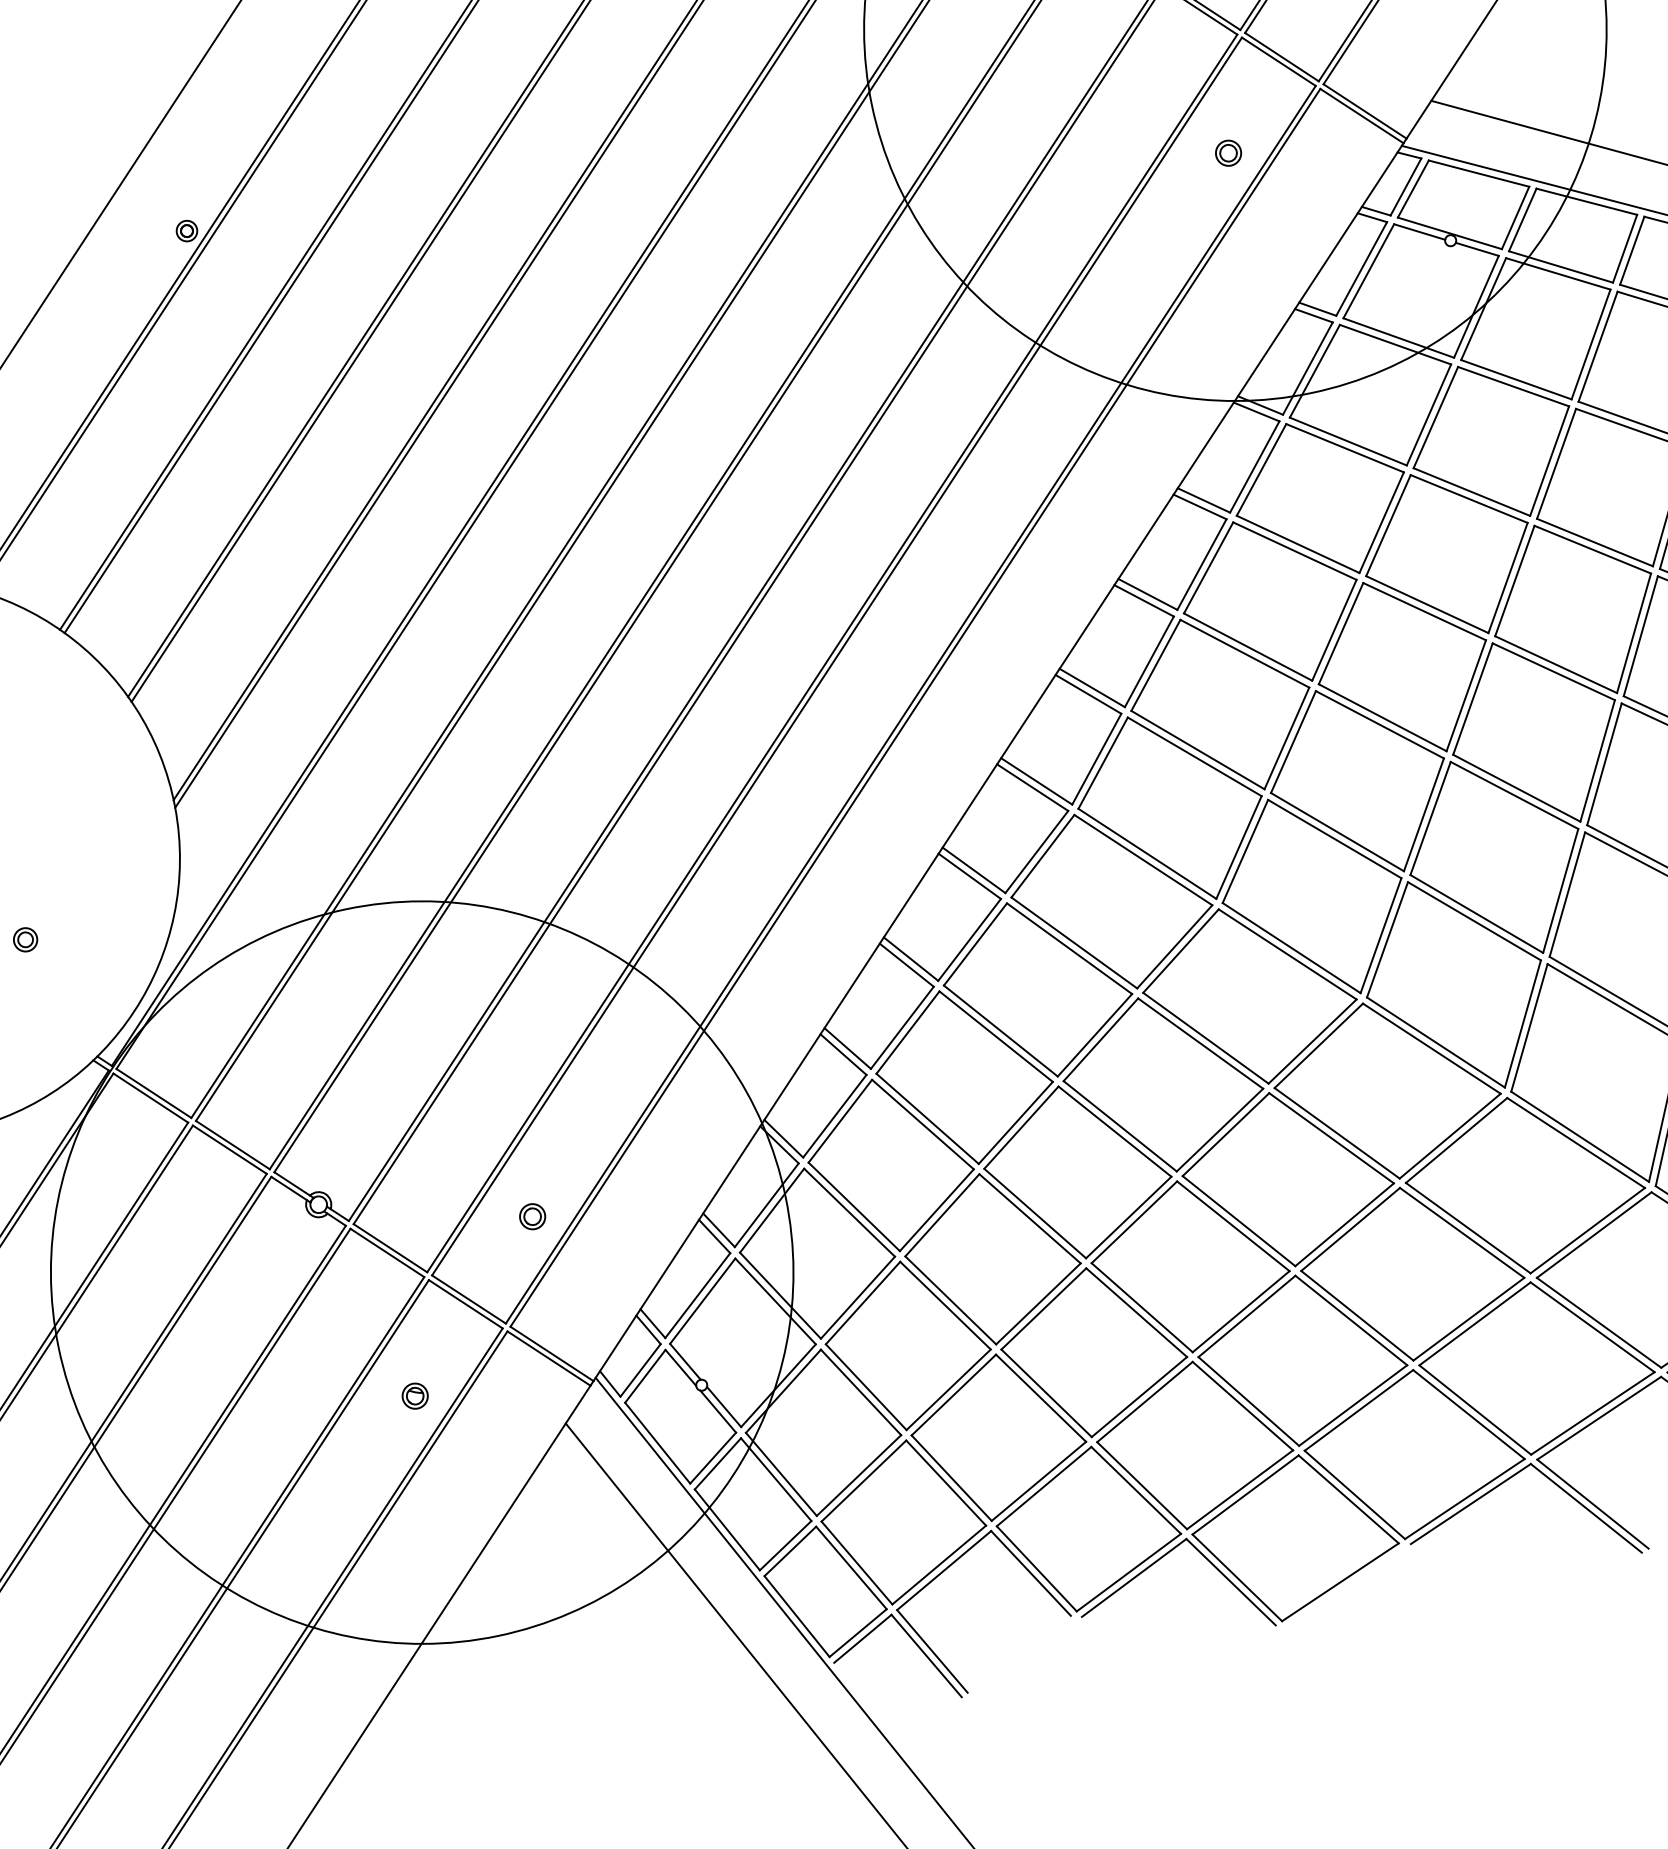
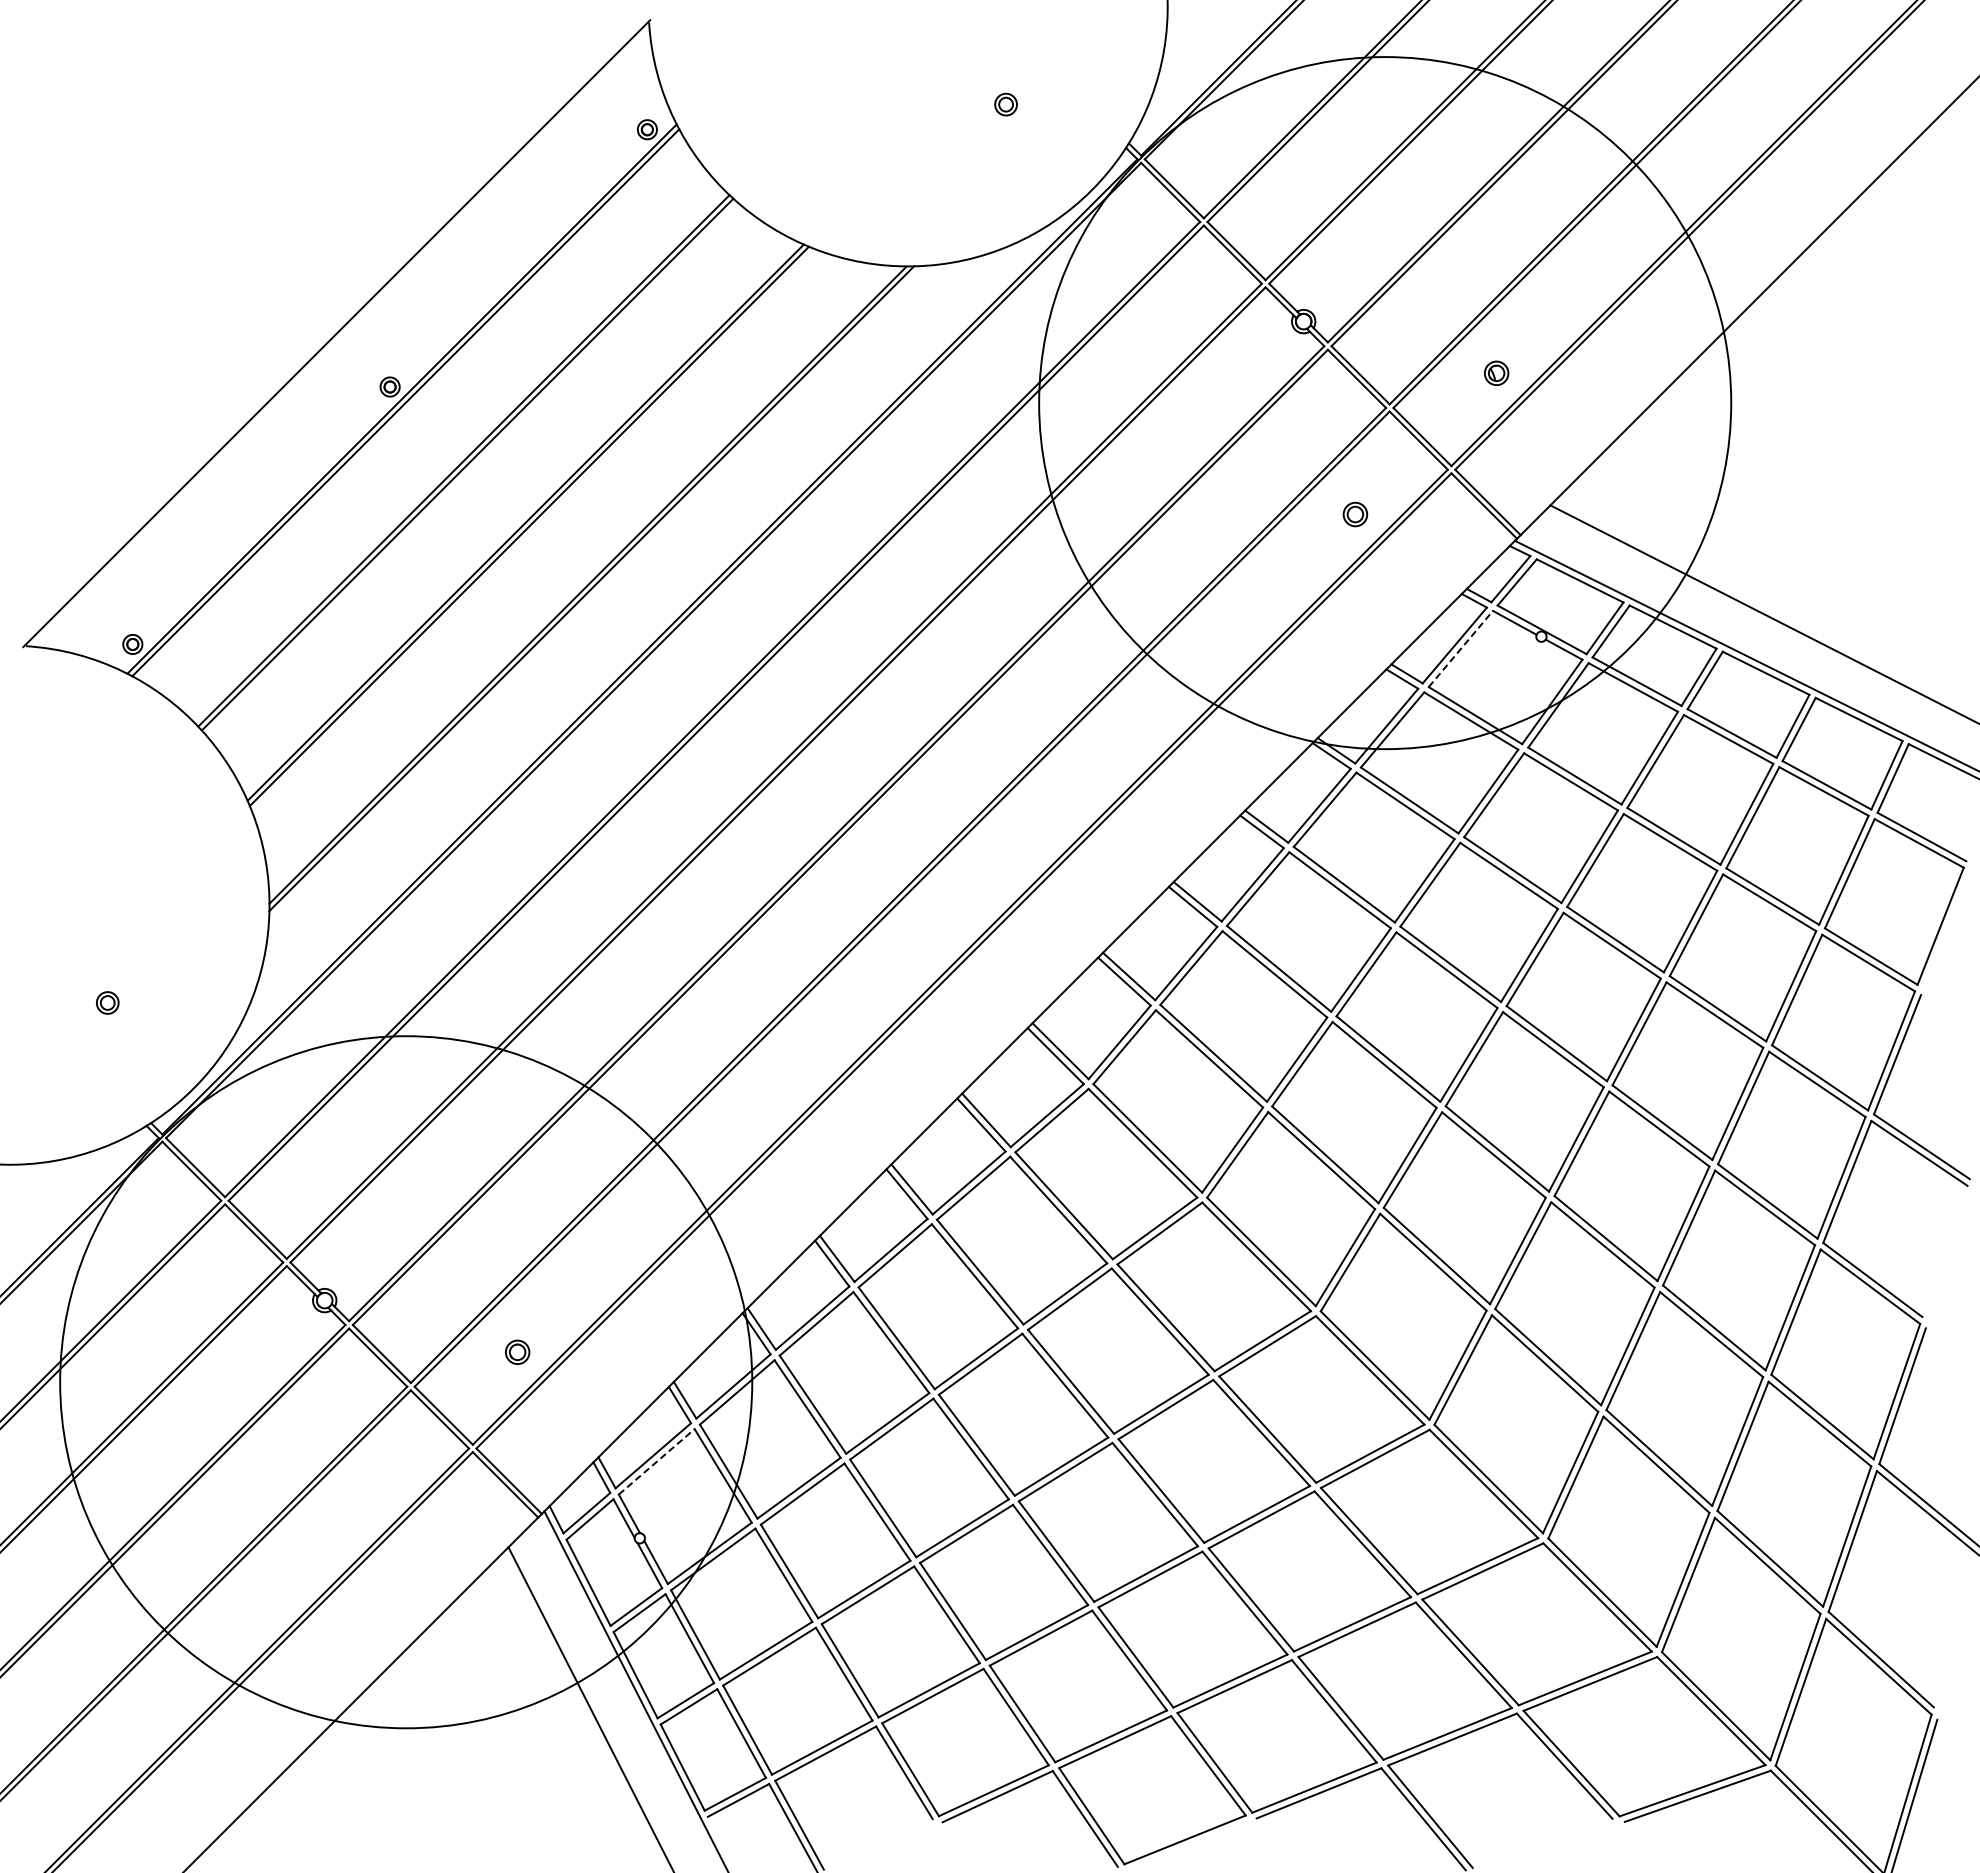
line: (1368, 270) -> (1460, 648), solid -> dashed
line: (703, 1300) -> (657, 1461), solid -> dashed
part: (414, 1396) -> (375, 1493), removed

